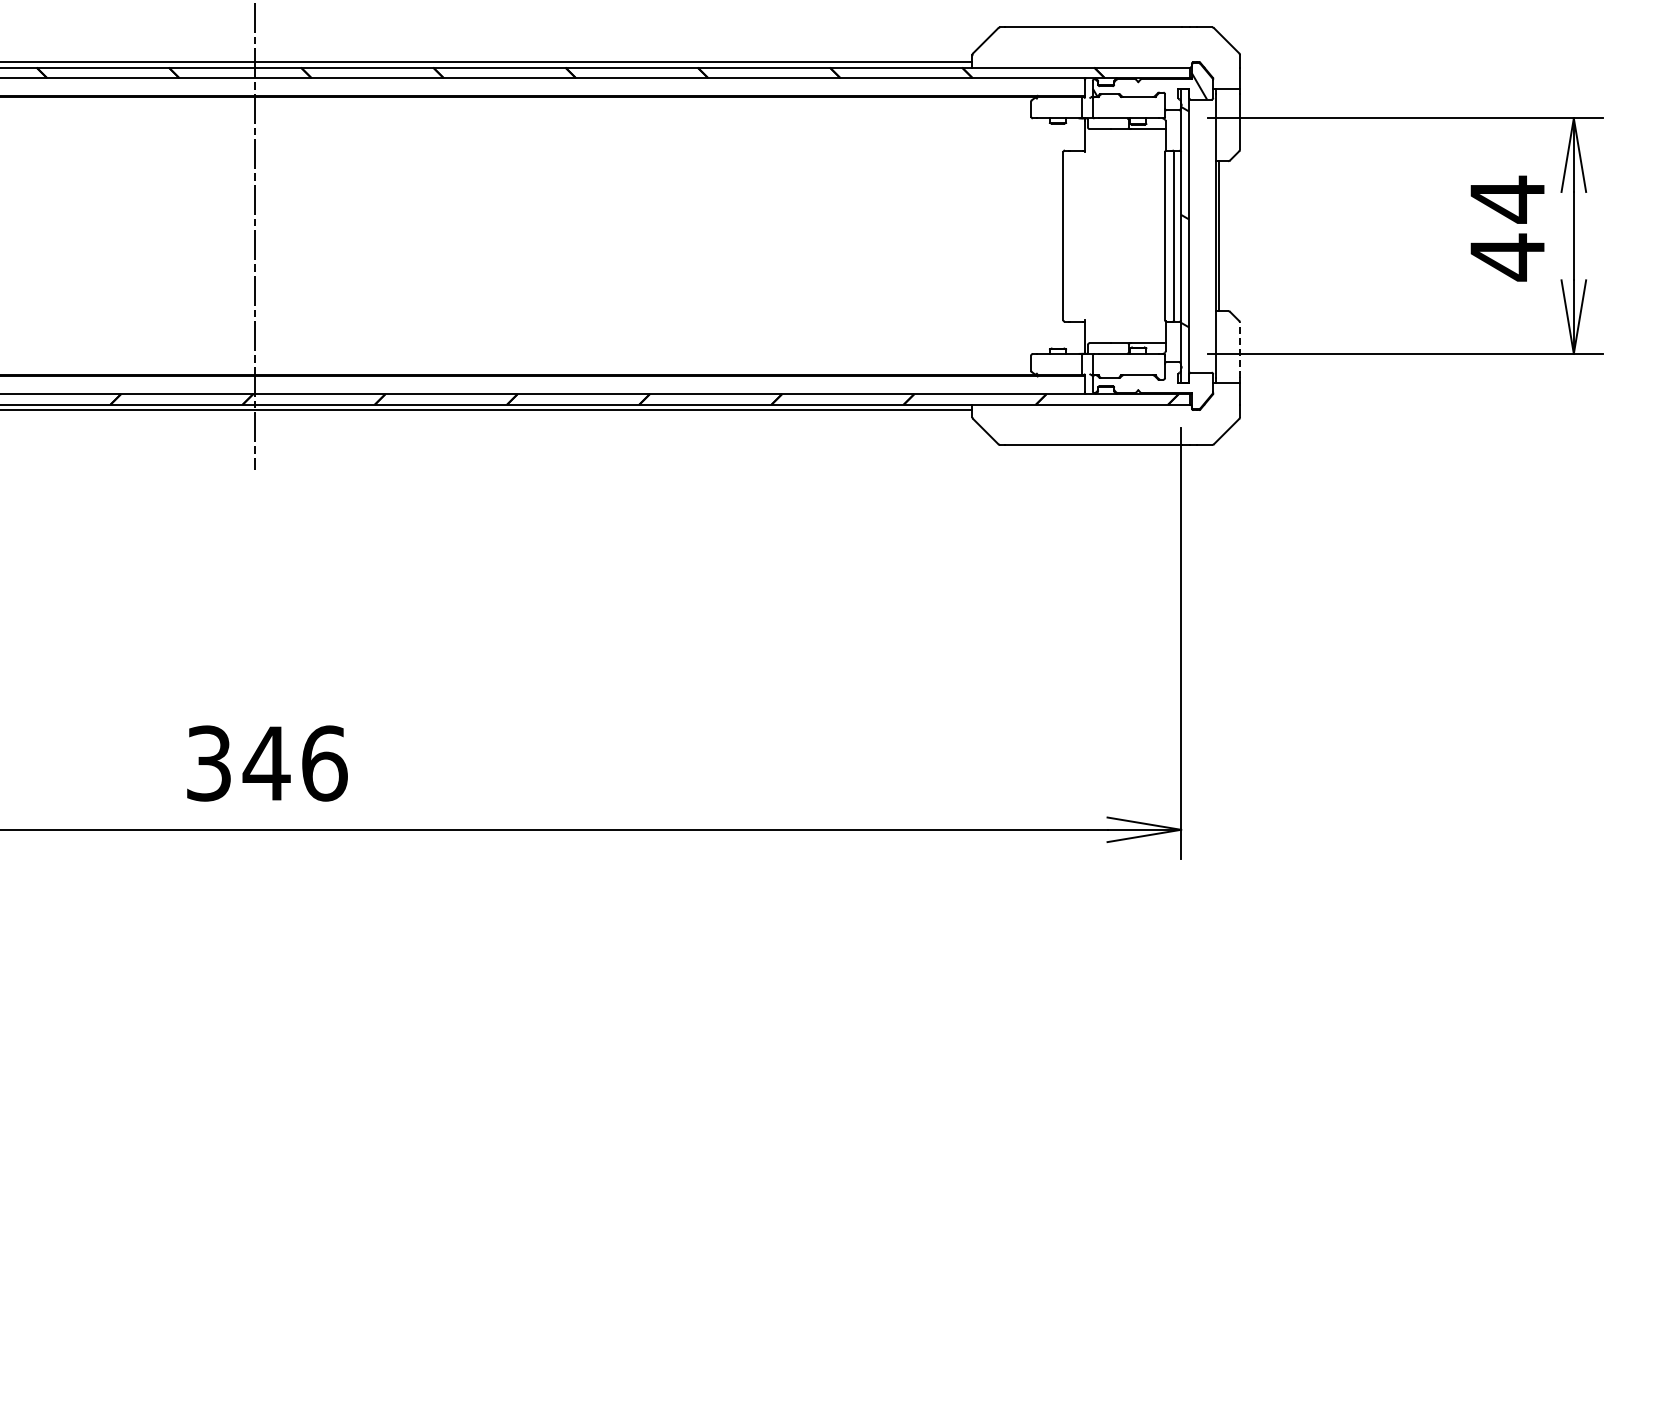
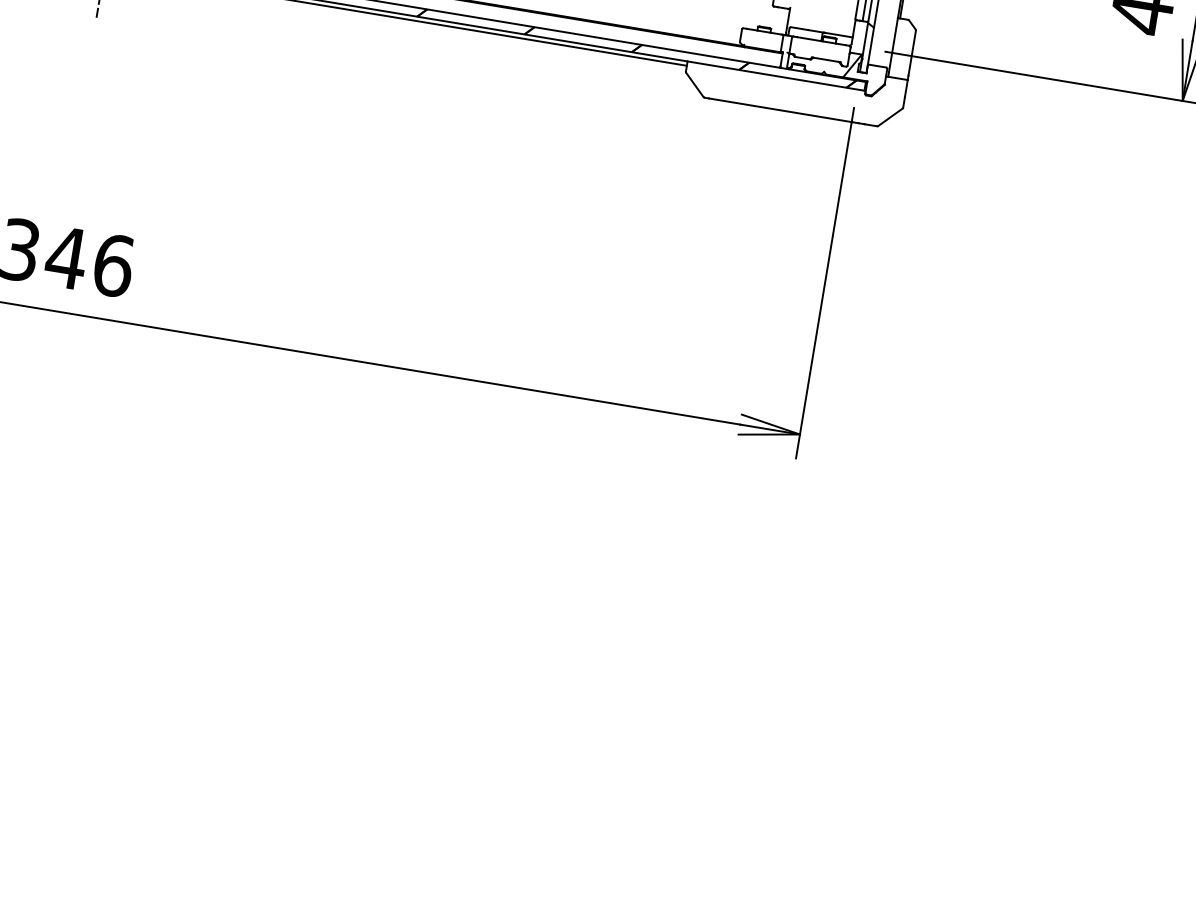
line: (1240, 350) -> (912, 53), dashed -> solid
hatch: (1170, 377) -> (852, 65), added

